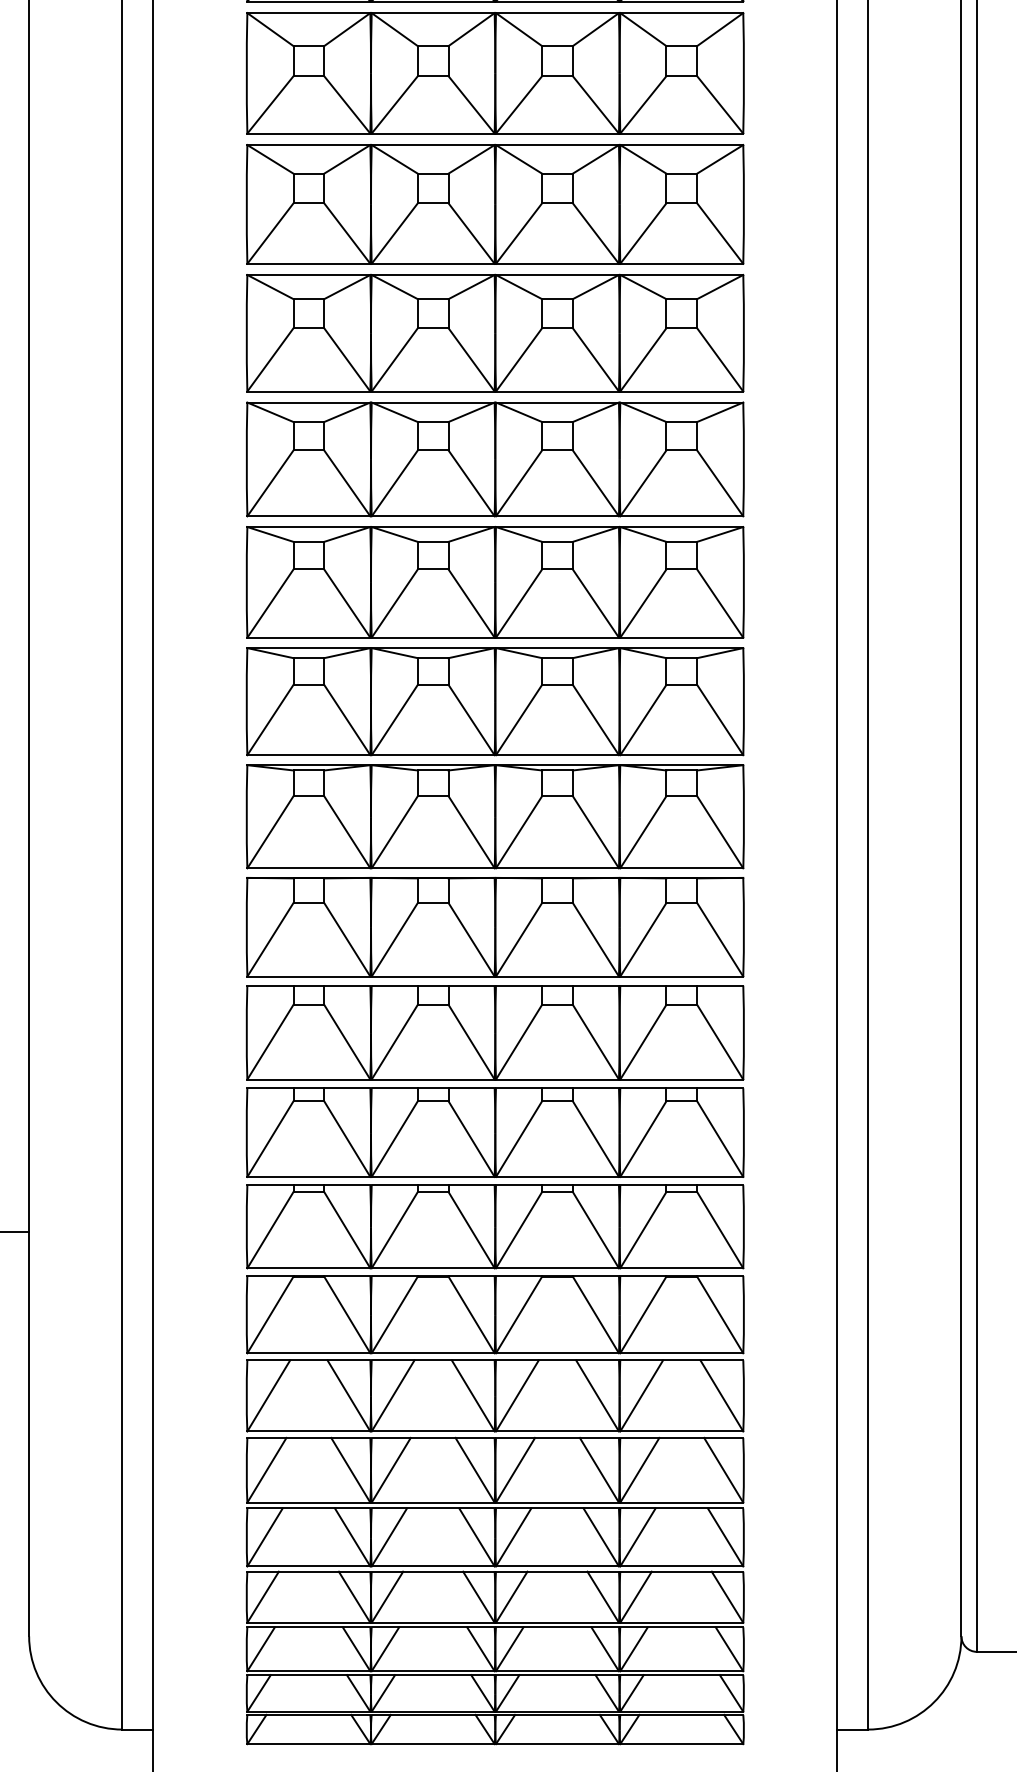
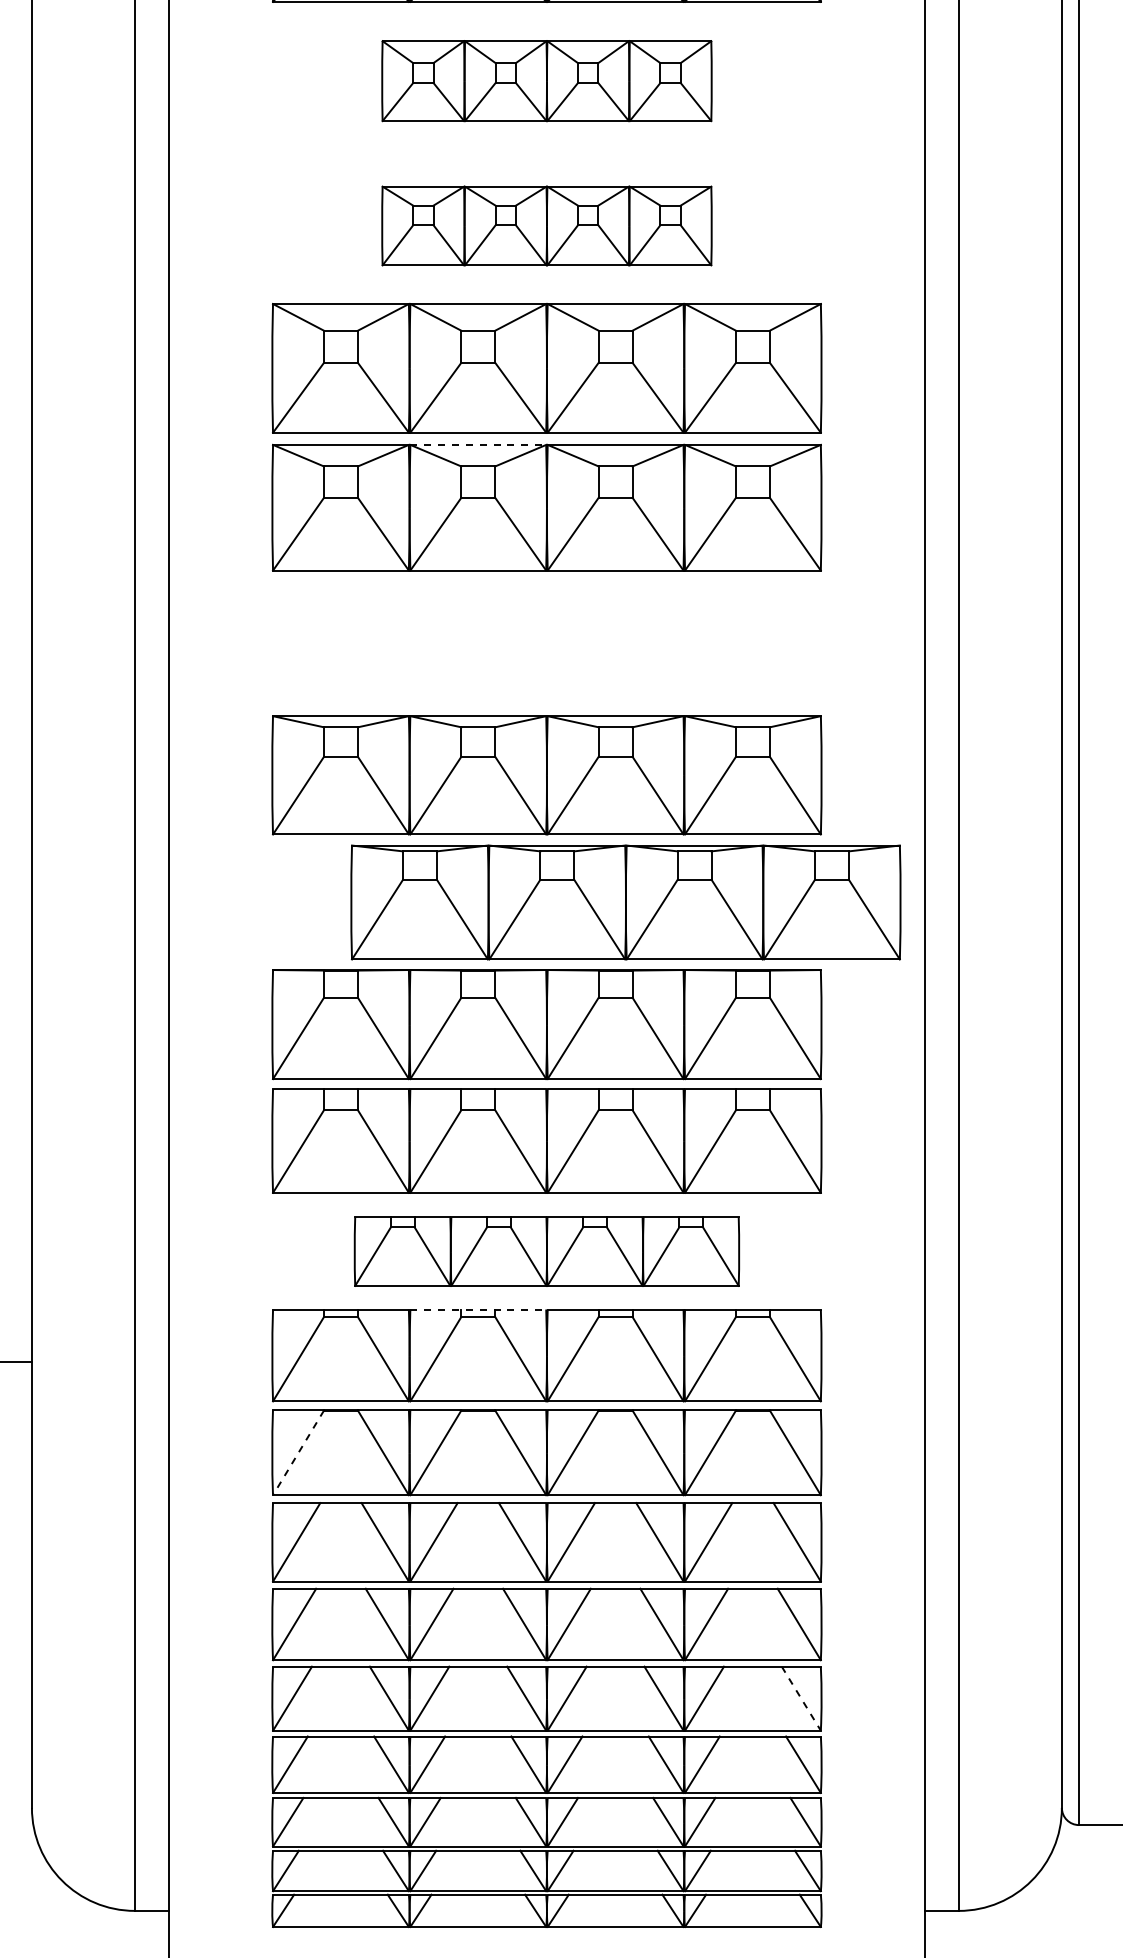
part: (494, 72) -> (546, 80), size x0.6
part: (494, 203) -> (546, 225), size x0.6
line: (433, 402) -> (478, 444), solid -> dashed
part: (494, 582) -> (546, 643), removed
part: (494, 816) -> (625, 902), moved
part: (494, 1132) -> (546, 1251), size x0.7
line: (433, 1185) -> (478, 1309), solid -> dashed
line: (270, 1315) -> (298, 1453), solid -> dashed
line: (725, 1537) -> (801, 1698), solid -> dashed

